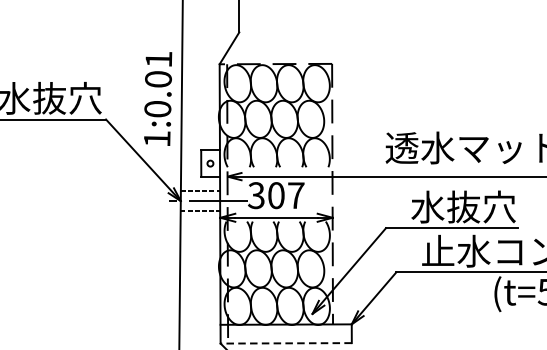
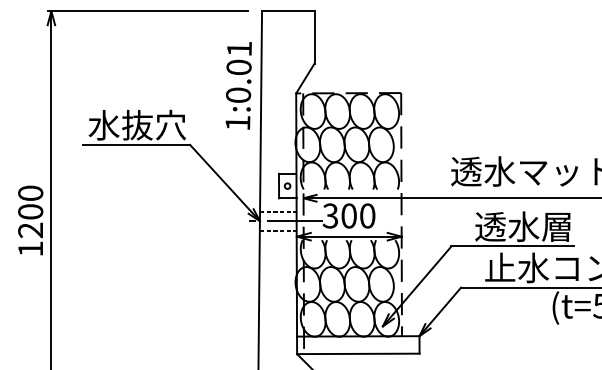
text: (157, 98) -> (238, 85), moved
text: (296, 195) -> (367, 215), 307 -> 300
text: (463, 206) -> (523, 226), 水抜穴 -> 透水層
line: (285, 342) -> (357, 353), dashed -> solid

